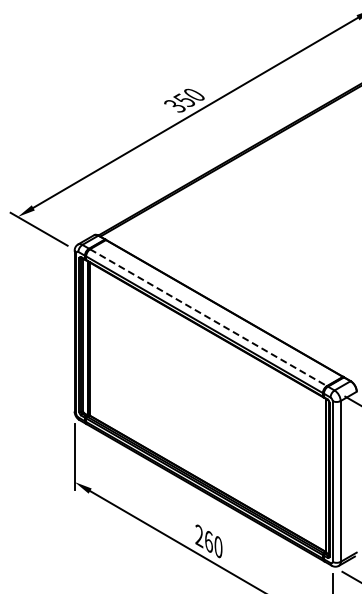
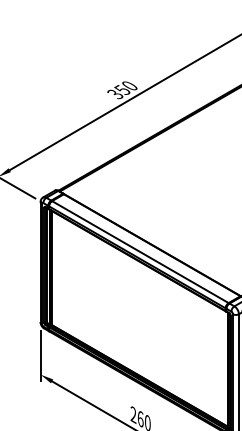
line: (208, 317) -> (140, 251), dashed -> solid

